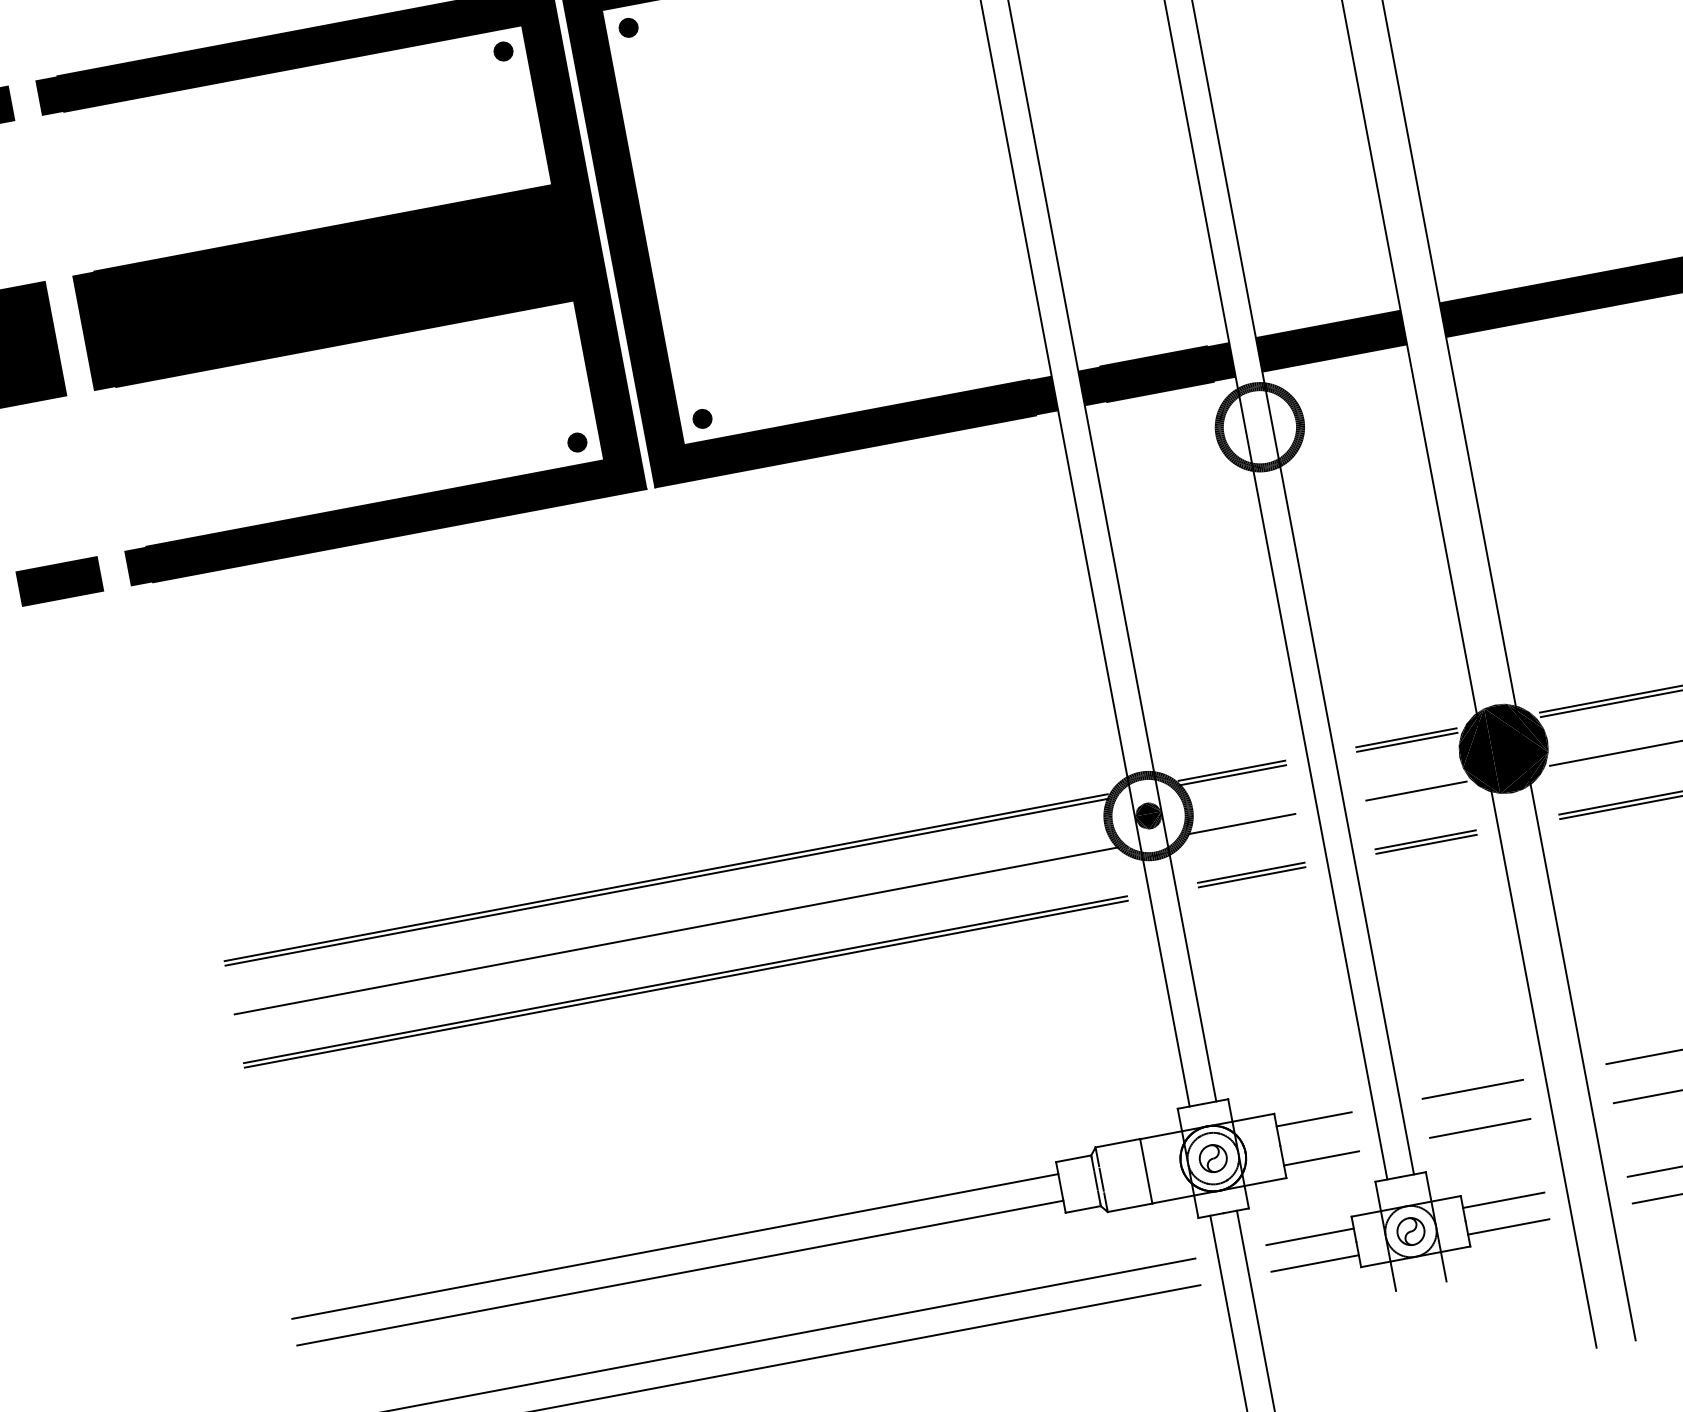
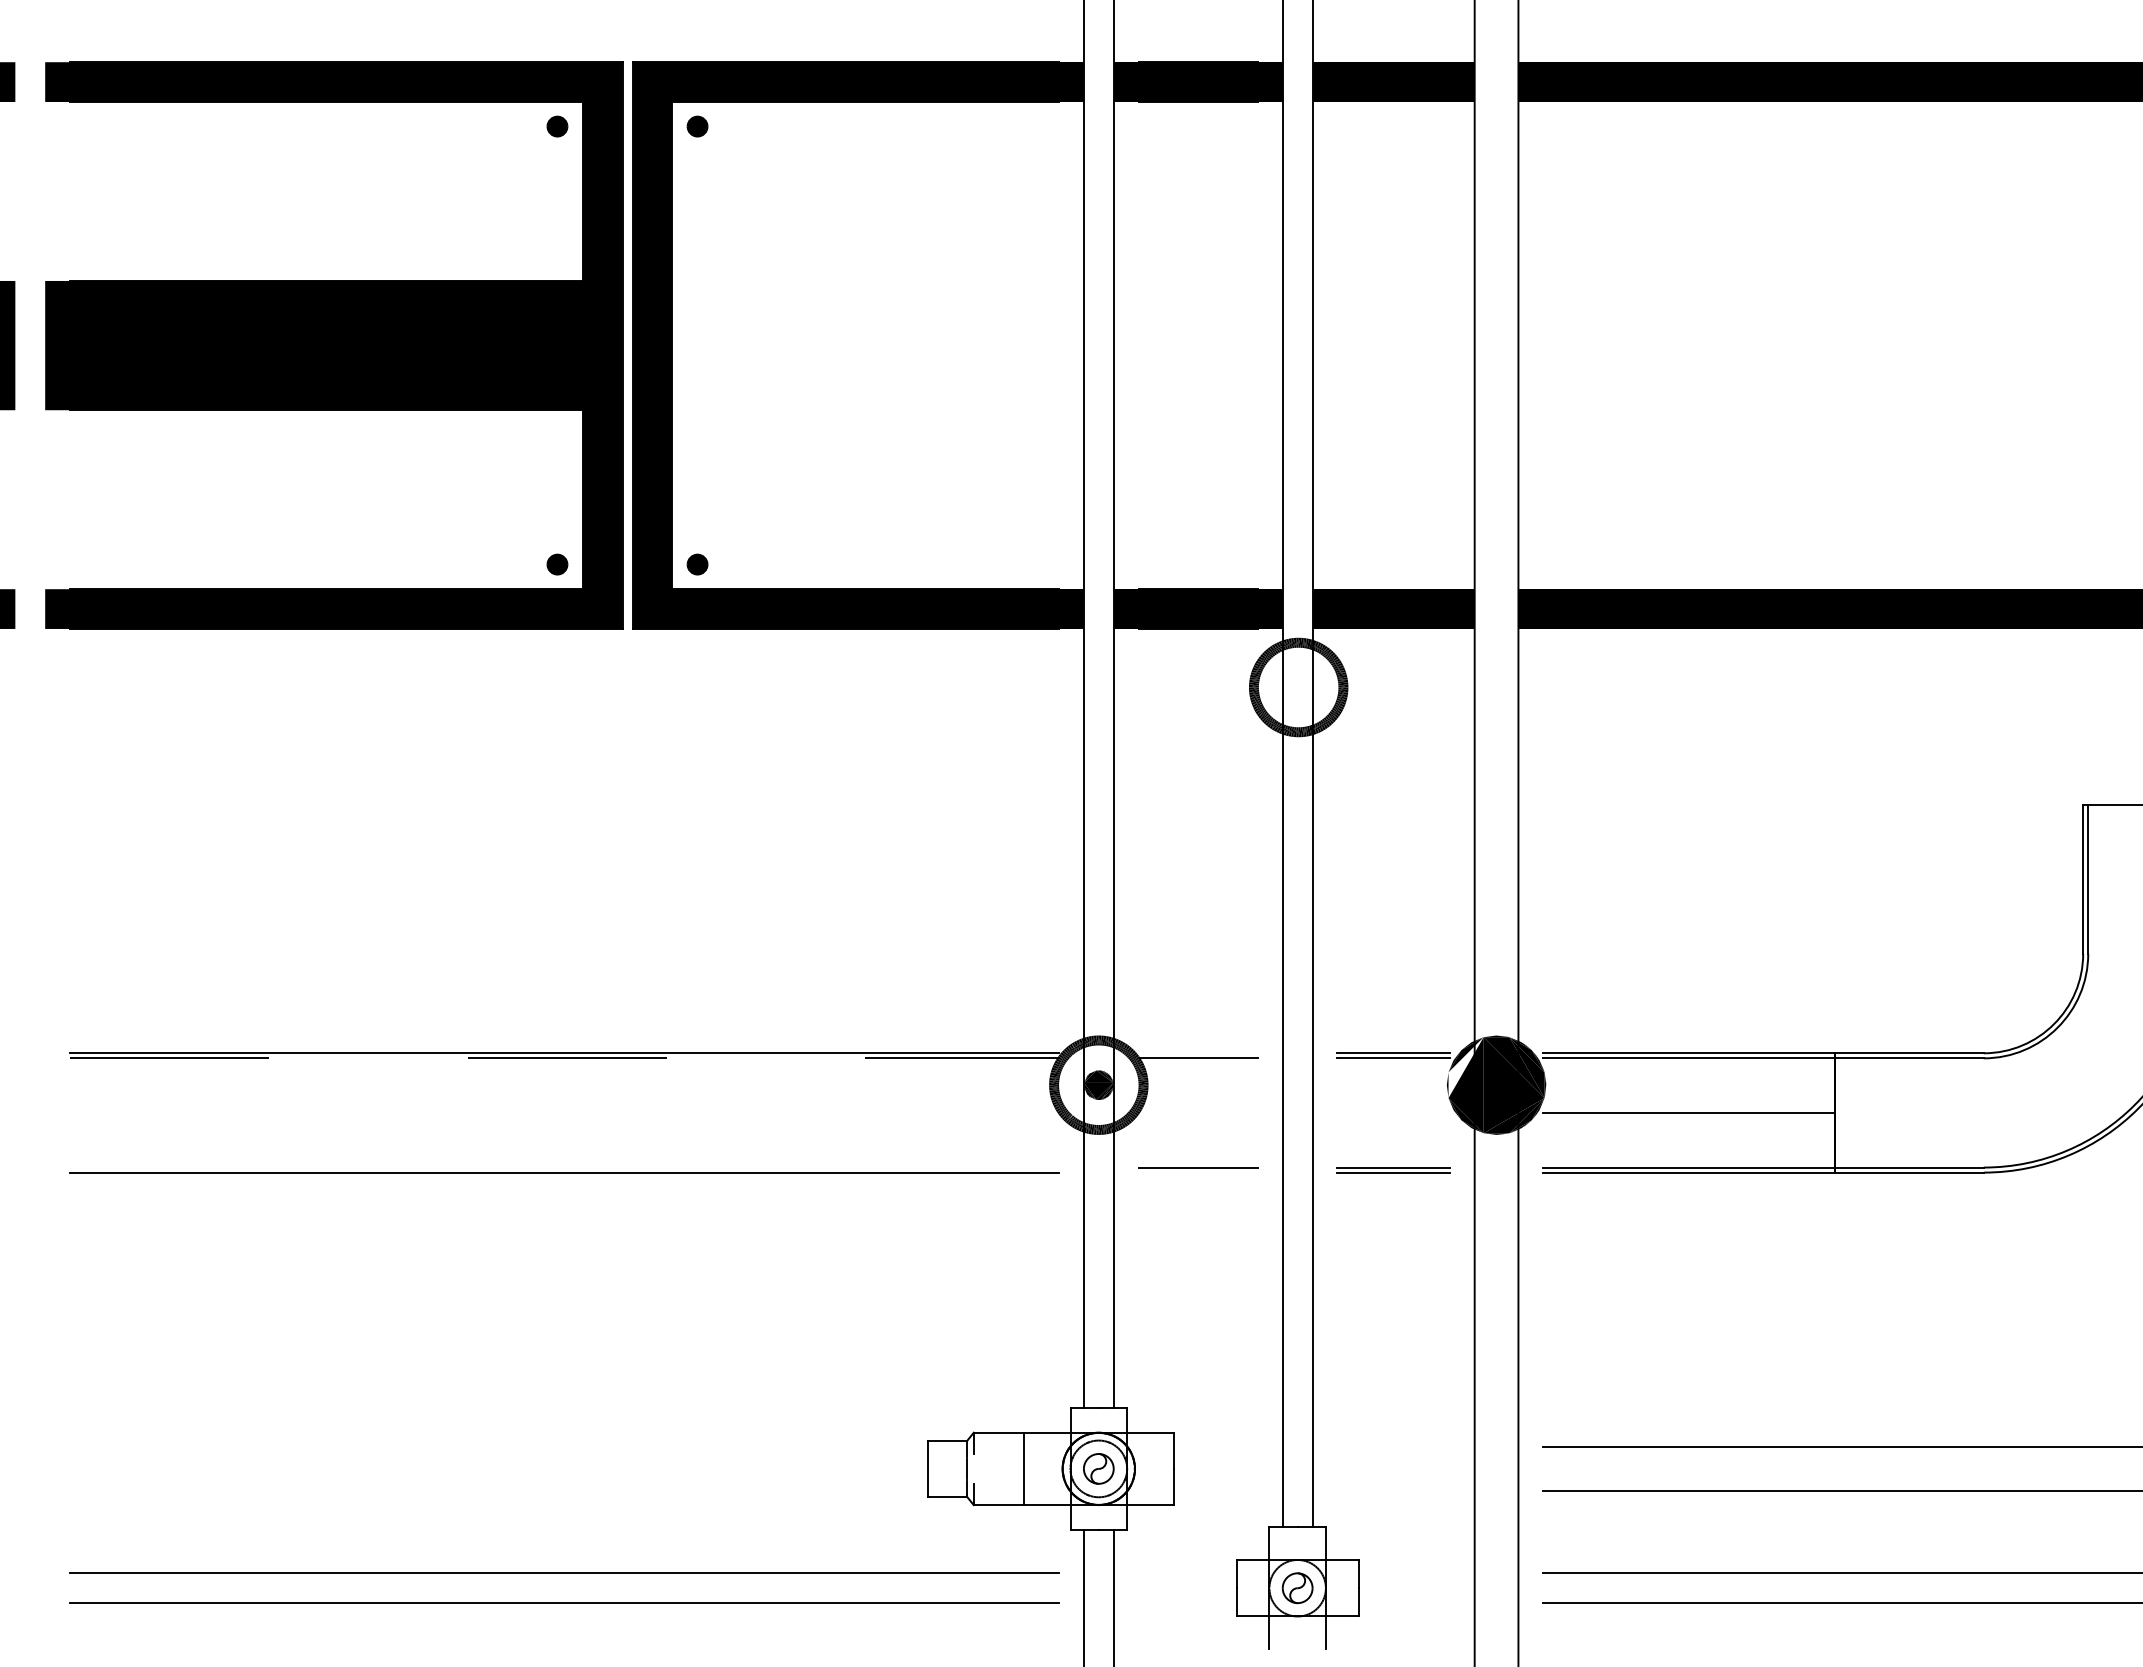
fill: (1472, 738) -> (1465, 1067), removed
line: (1231, 771) -> (1197, 1053), removed
line: (1416, 790) -> (1393, 1112), removed
line: (1241, 823) -> (1197, 1112), removed
line: (1251, 877) -> (1197, 1172), removed
line: (667, 882) -> (564, 1058), solid -> dashed
line: (676, 930) -> (564, 1112), removed
line: (685, 979) -> (564, 1167), removed
line: (1472, 1089) -> (1393, 1447), removed
line: (1313, 1119) -> (1215, 1447), removed
line: (1480, 1128) -> (1393, 1490), removed
line: (1321, 1158) -> (1215, 1490), removed
line: (1101, 1179) -> (973, 1468), removed
line: (1502, 1200) -> (1403, 1573), removed
line: (1508, 1227) -> (1403, 1603), removed
line: (1310, 1237) -> (1187, 1573), removed
line: (675, 1246) -> (499, 1454), removed
line: (1315, 1263) -> (1187, 1603), removed
line: (680, 1272) -> (499, 1483), removed

